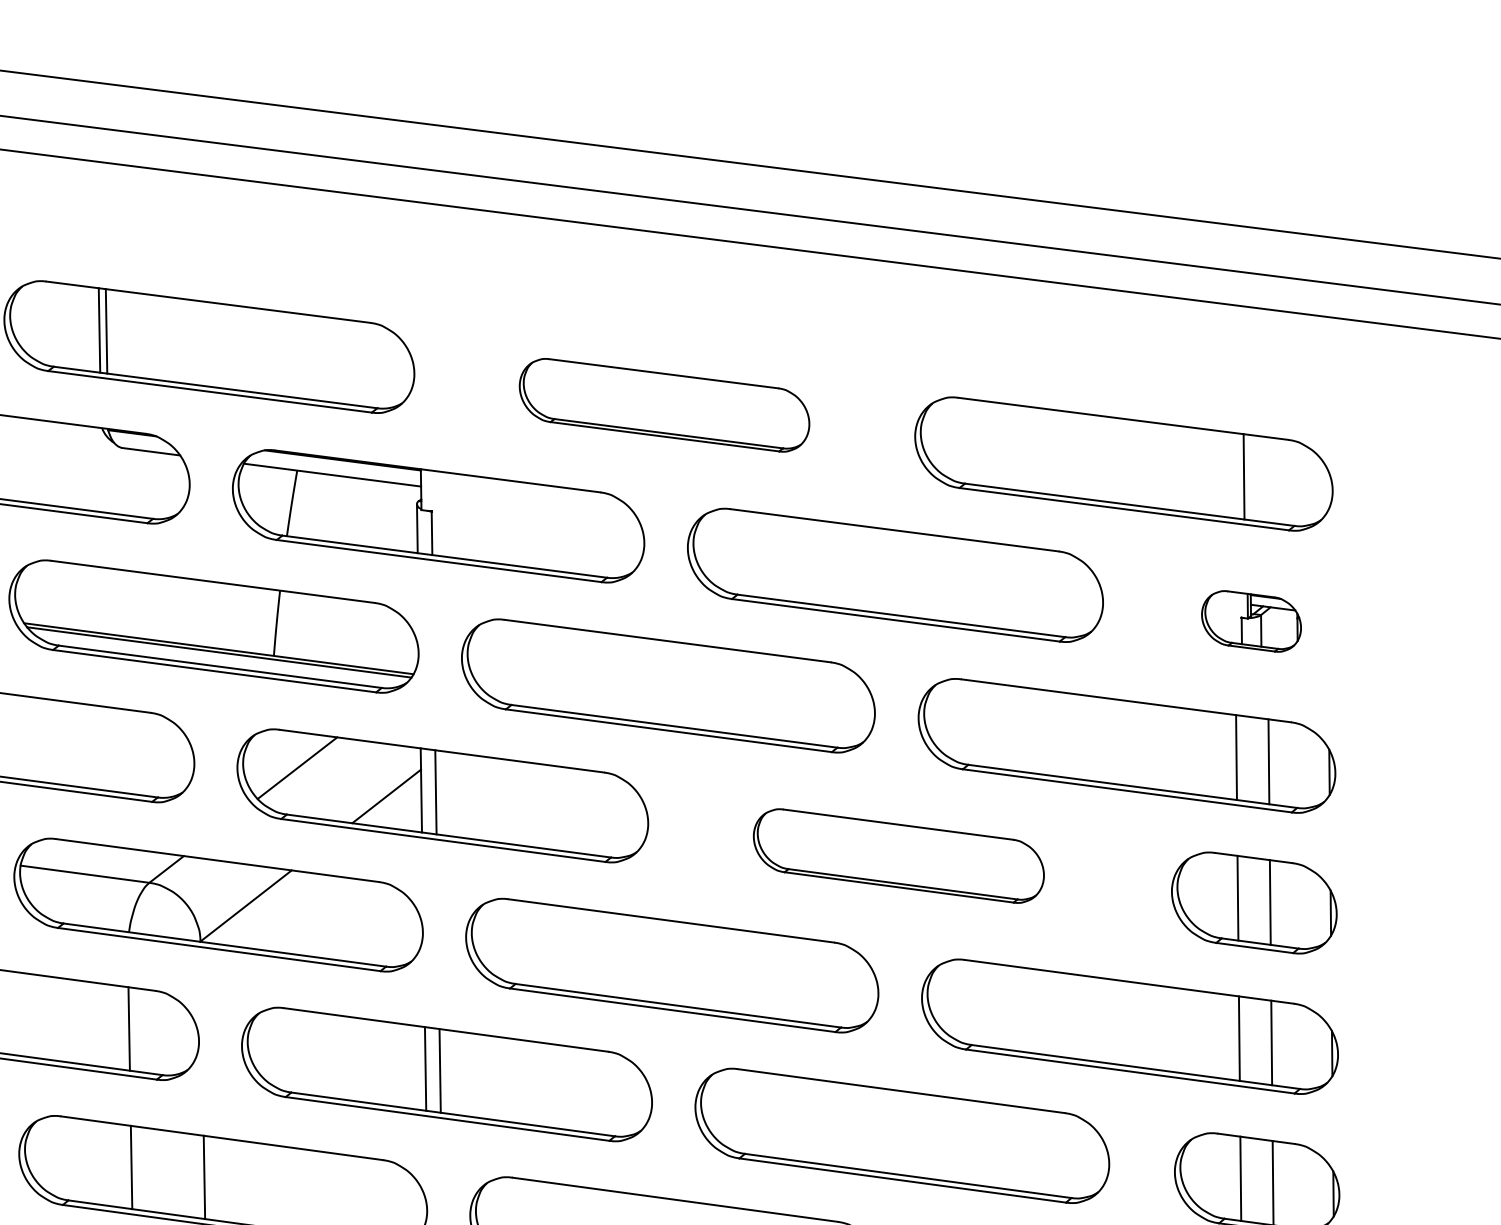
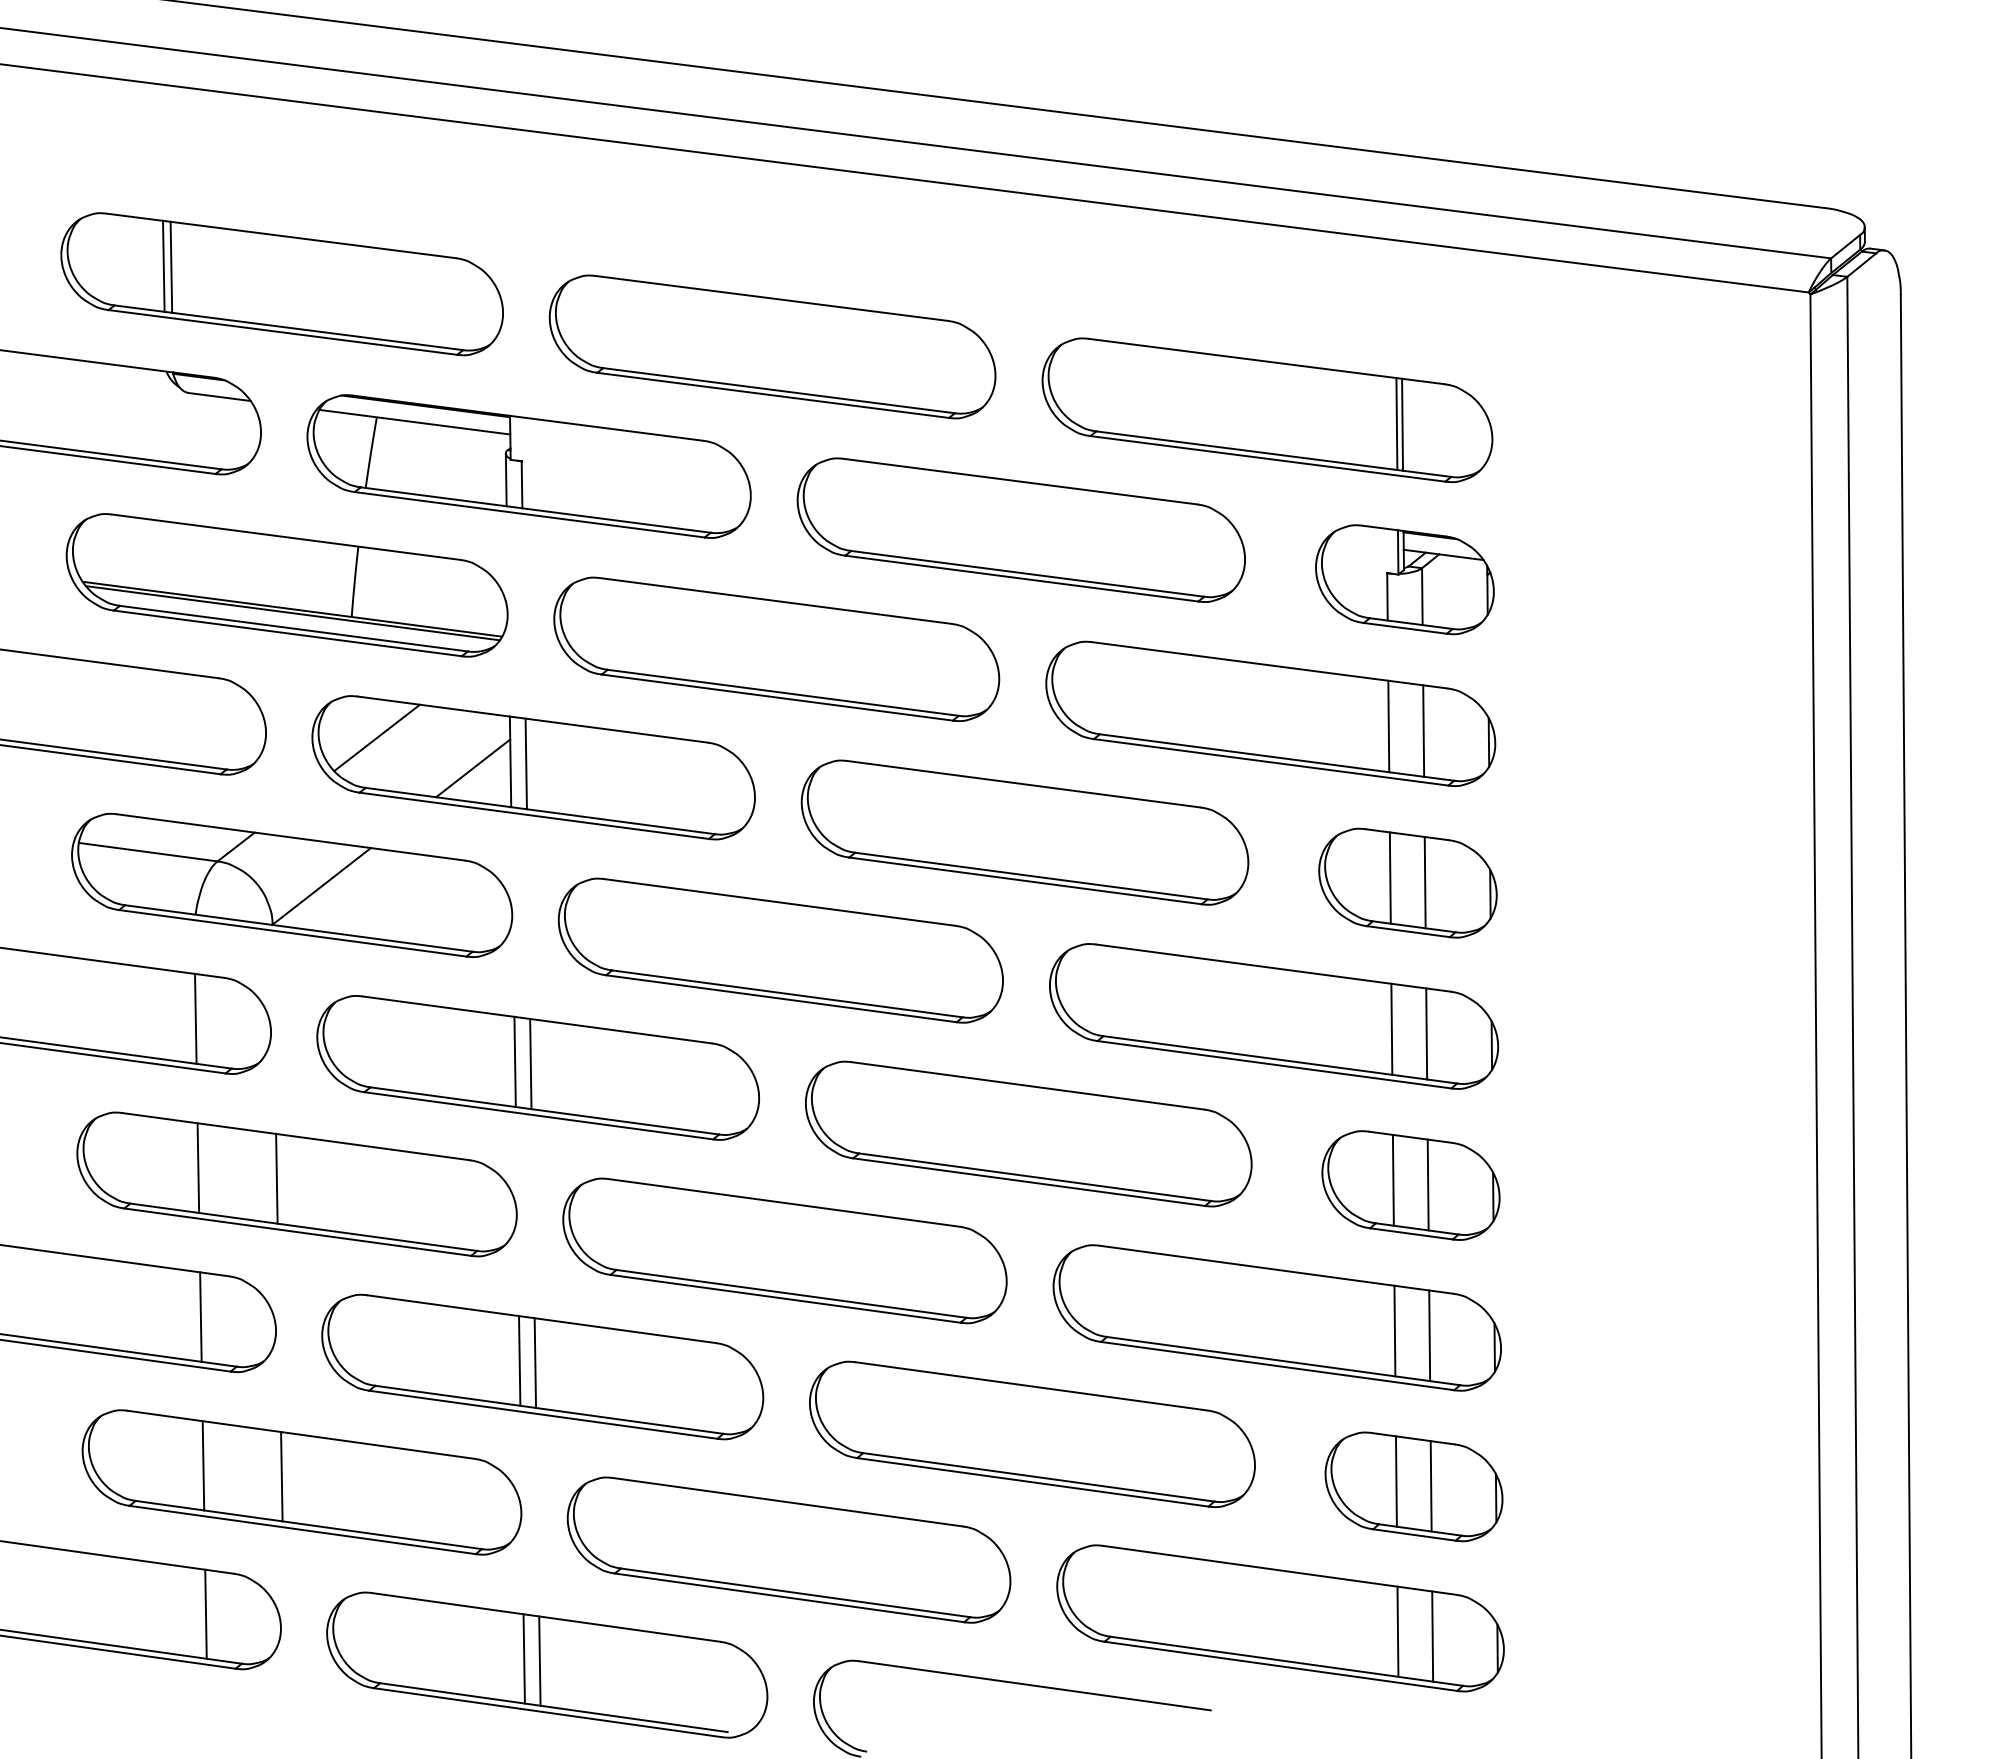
part: (664, 404) -> (772, 346), size x1.43
line: (1249, 477) -> (1402, 424), added
part: (1251, 621) -> (1404, 579), size x1.67
part: (898, 855) -> (1024, 832), size x1.43

